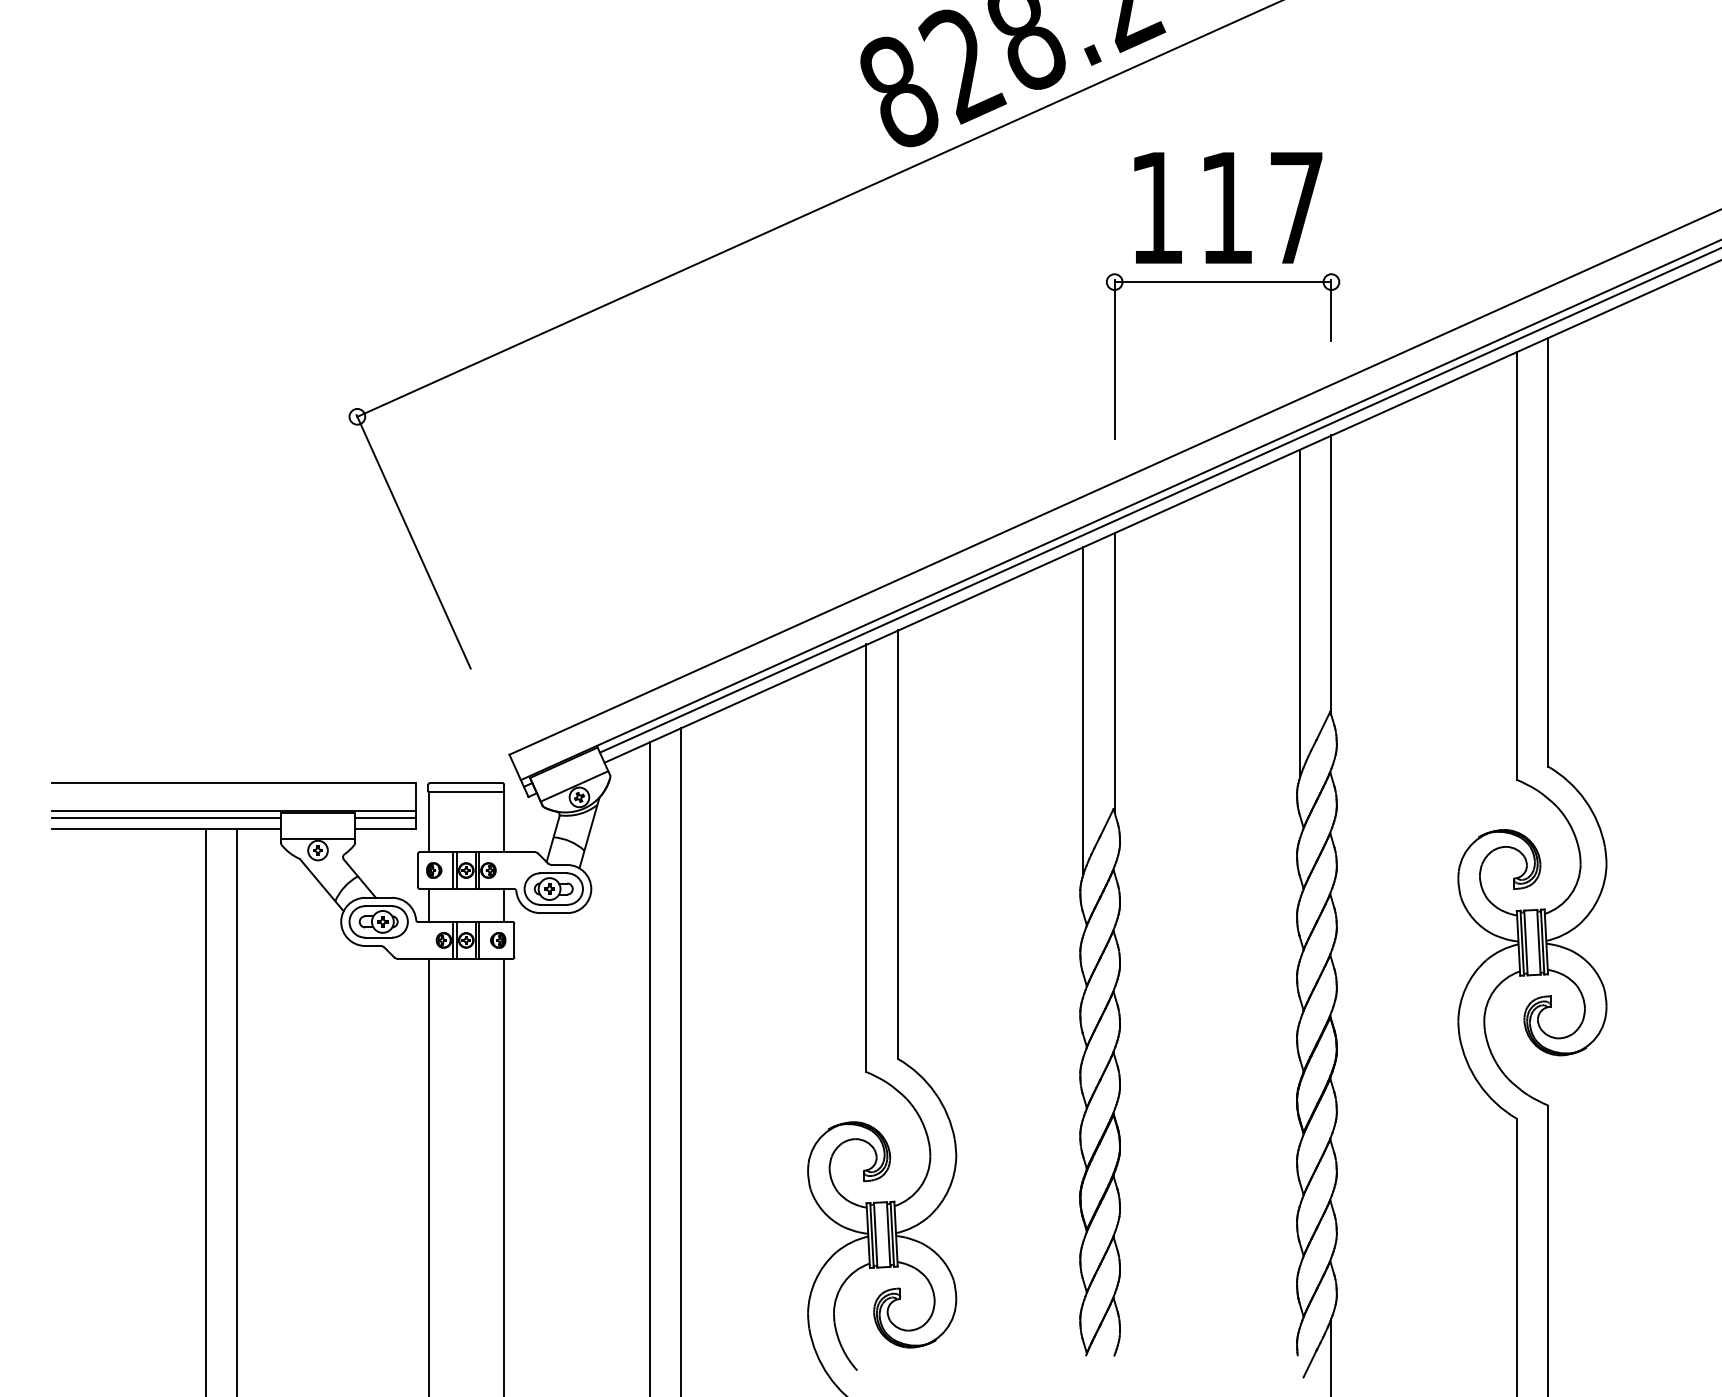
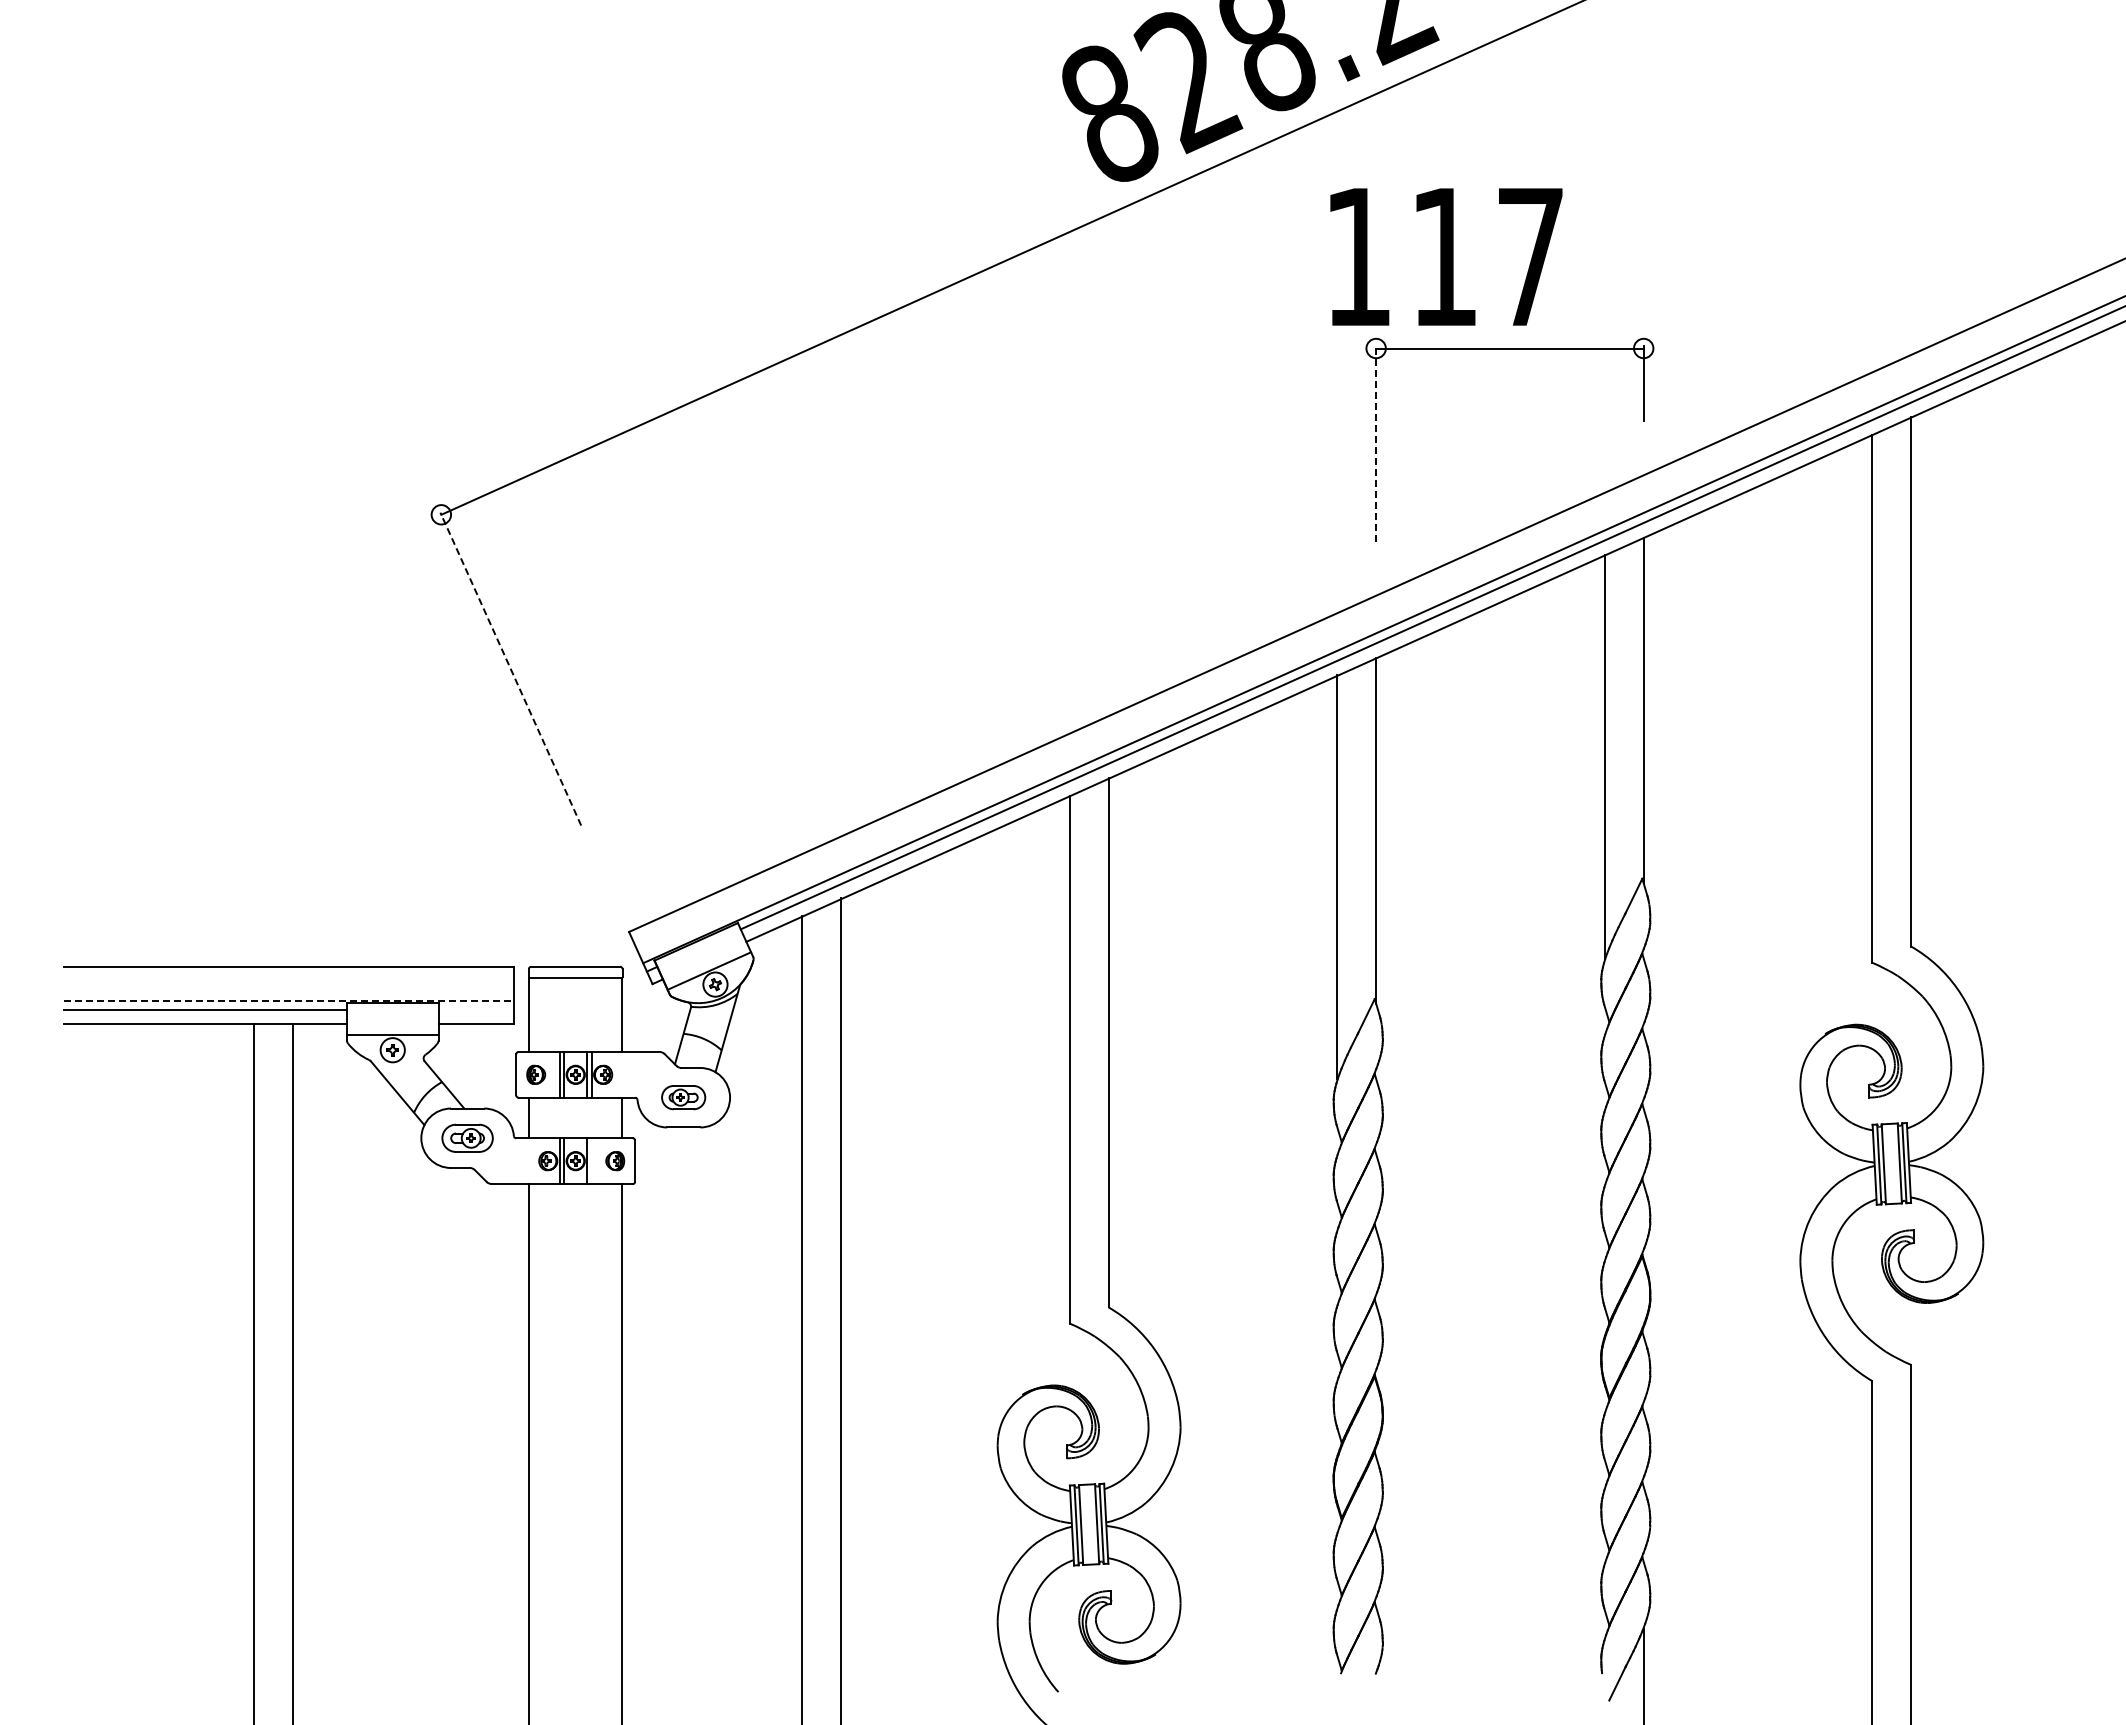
text: (1228, 207) -> (1446, 256), moved
line: (1114, 359) -> (1376, 444), solid -> dashed
line: (413, 542) -> (510, 669), solid -> dashed
line: (234, 811) -> (289, 1001), solid -> dashed
line: (385, 818) -> (475, 1010), removed
part: (553, 888) -> (683, 1097), size x0.6
part: (378, 922) -> (467, 1138), size x0.7
line: (479, 940) -> (591, 1161), removed

